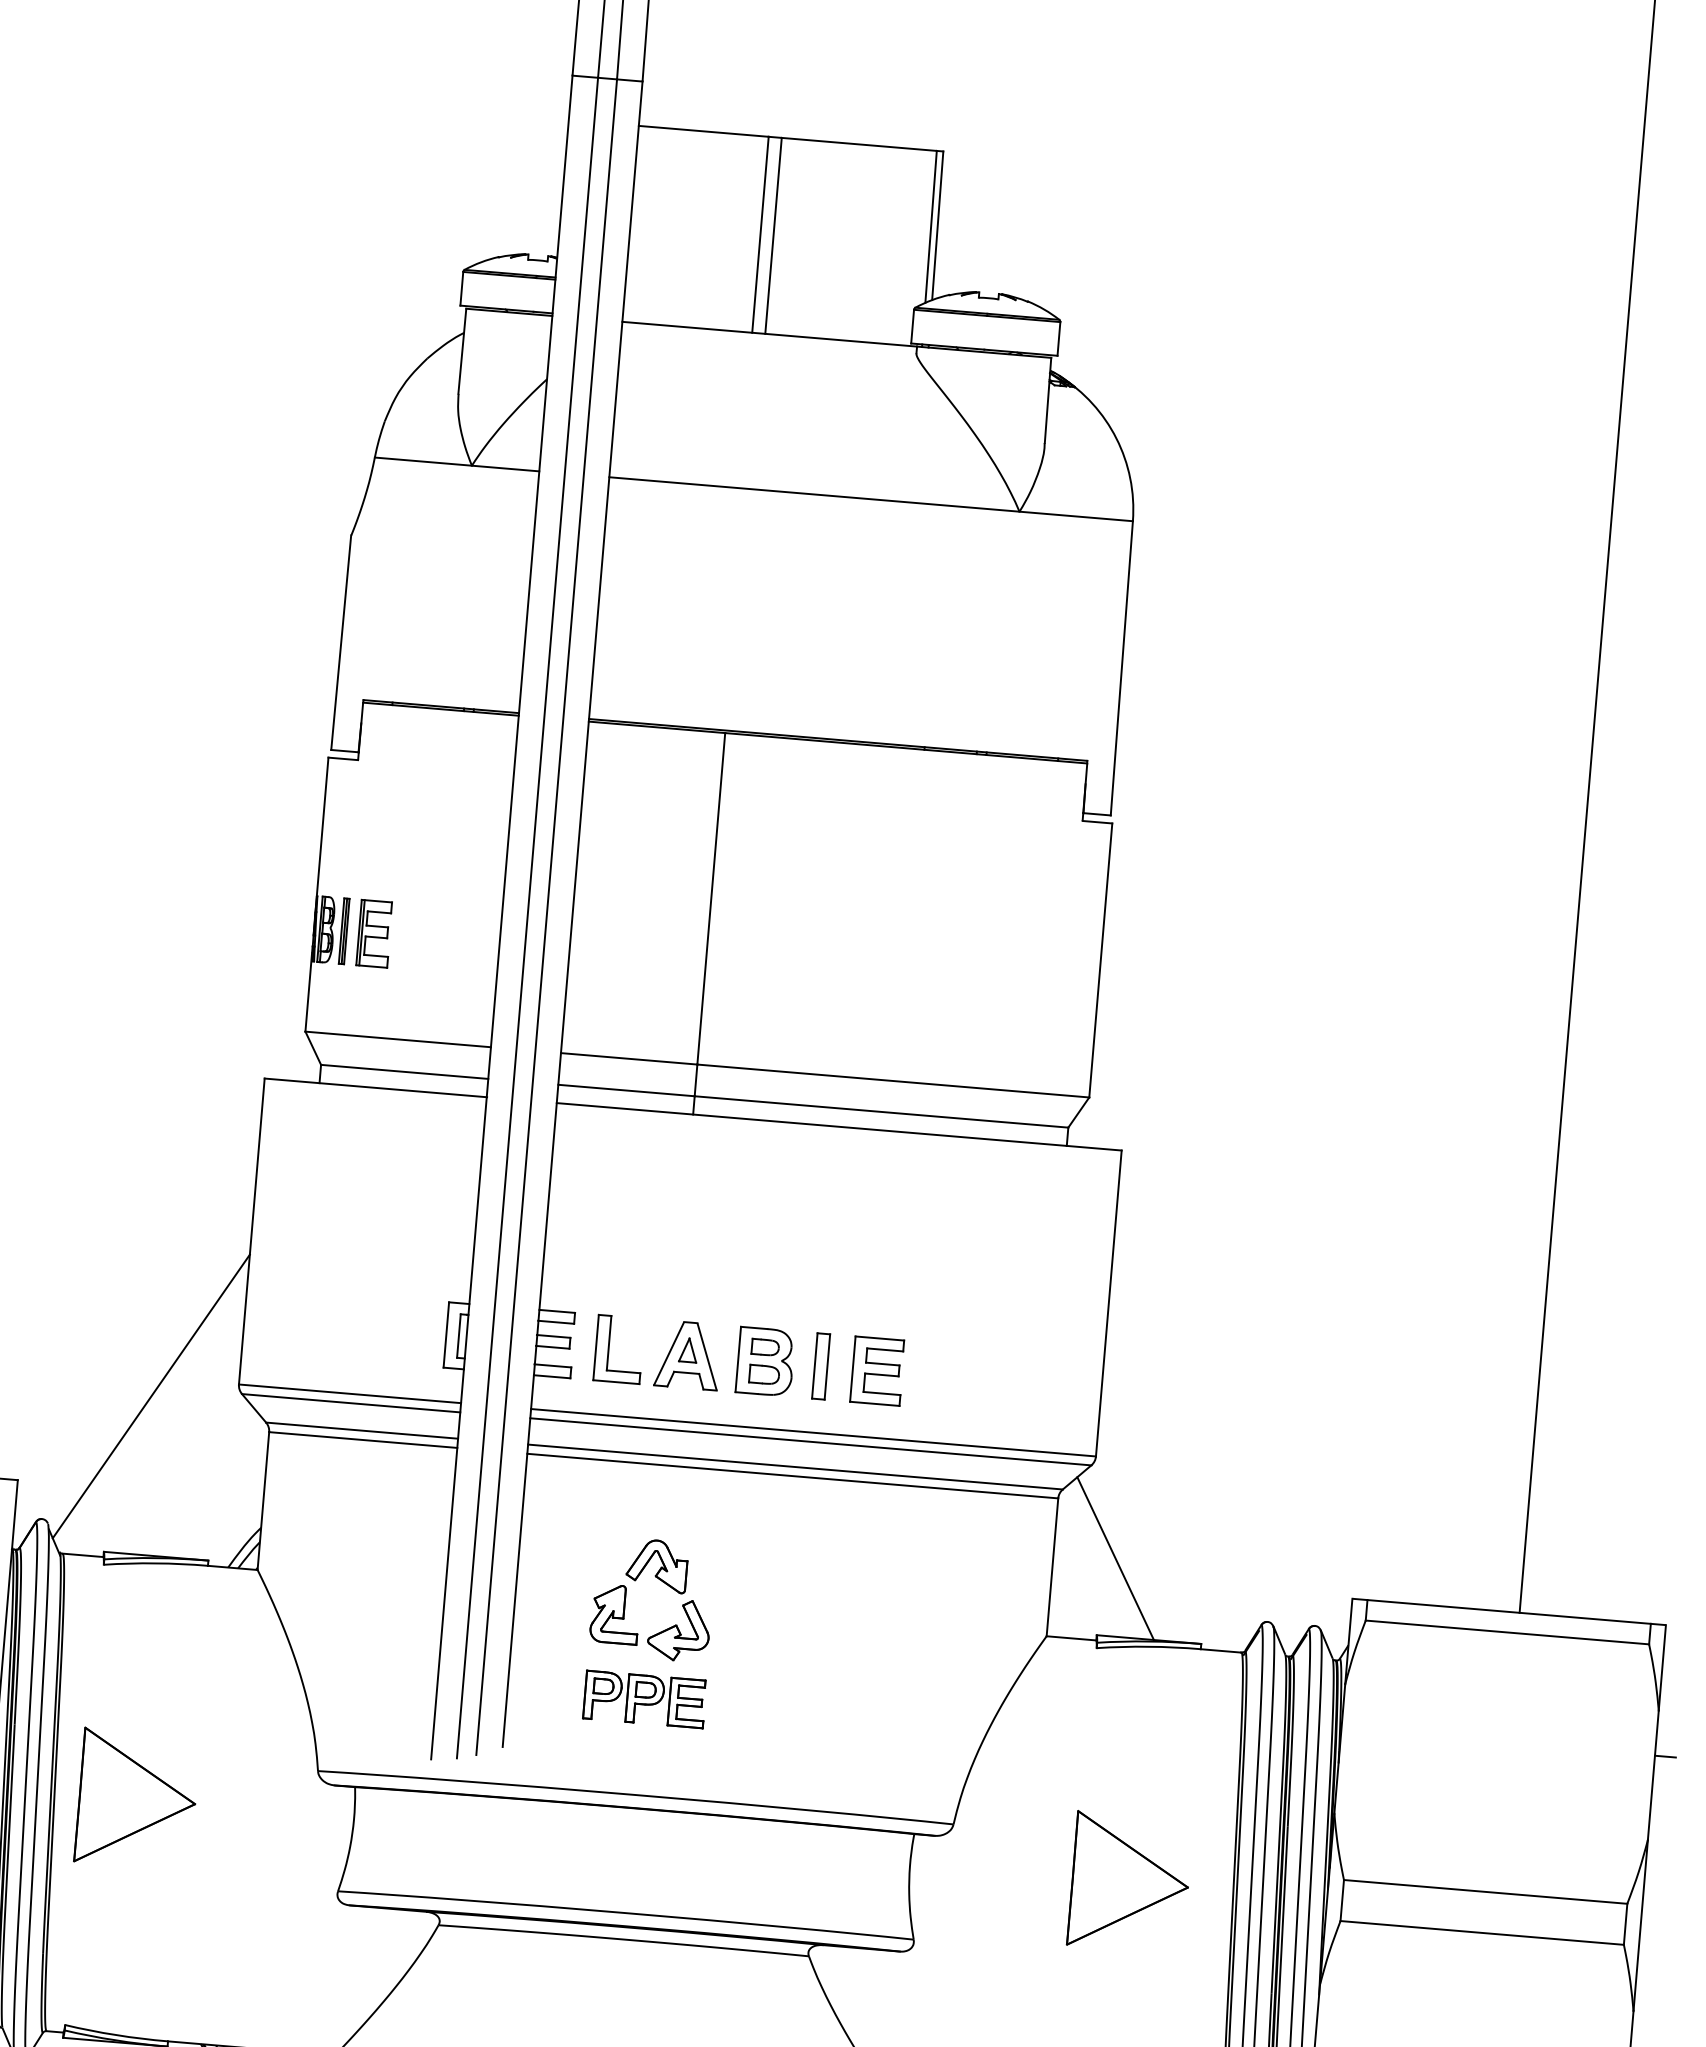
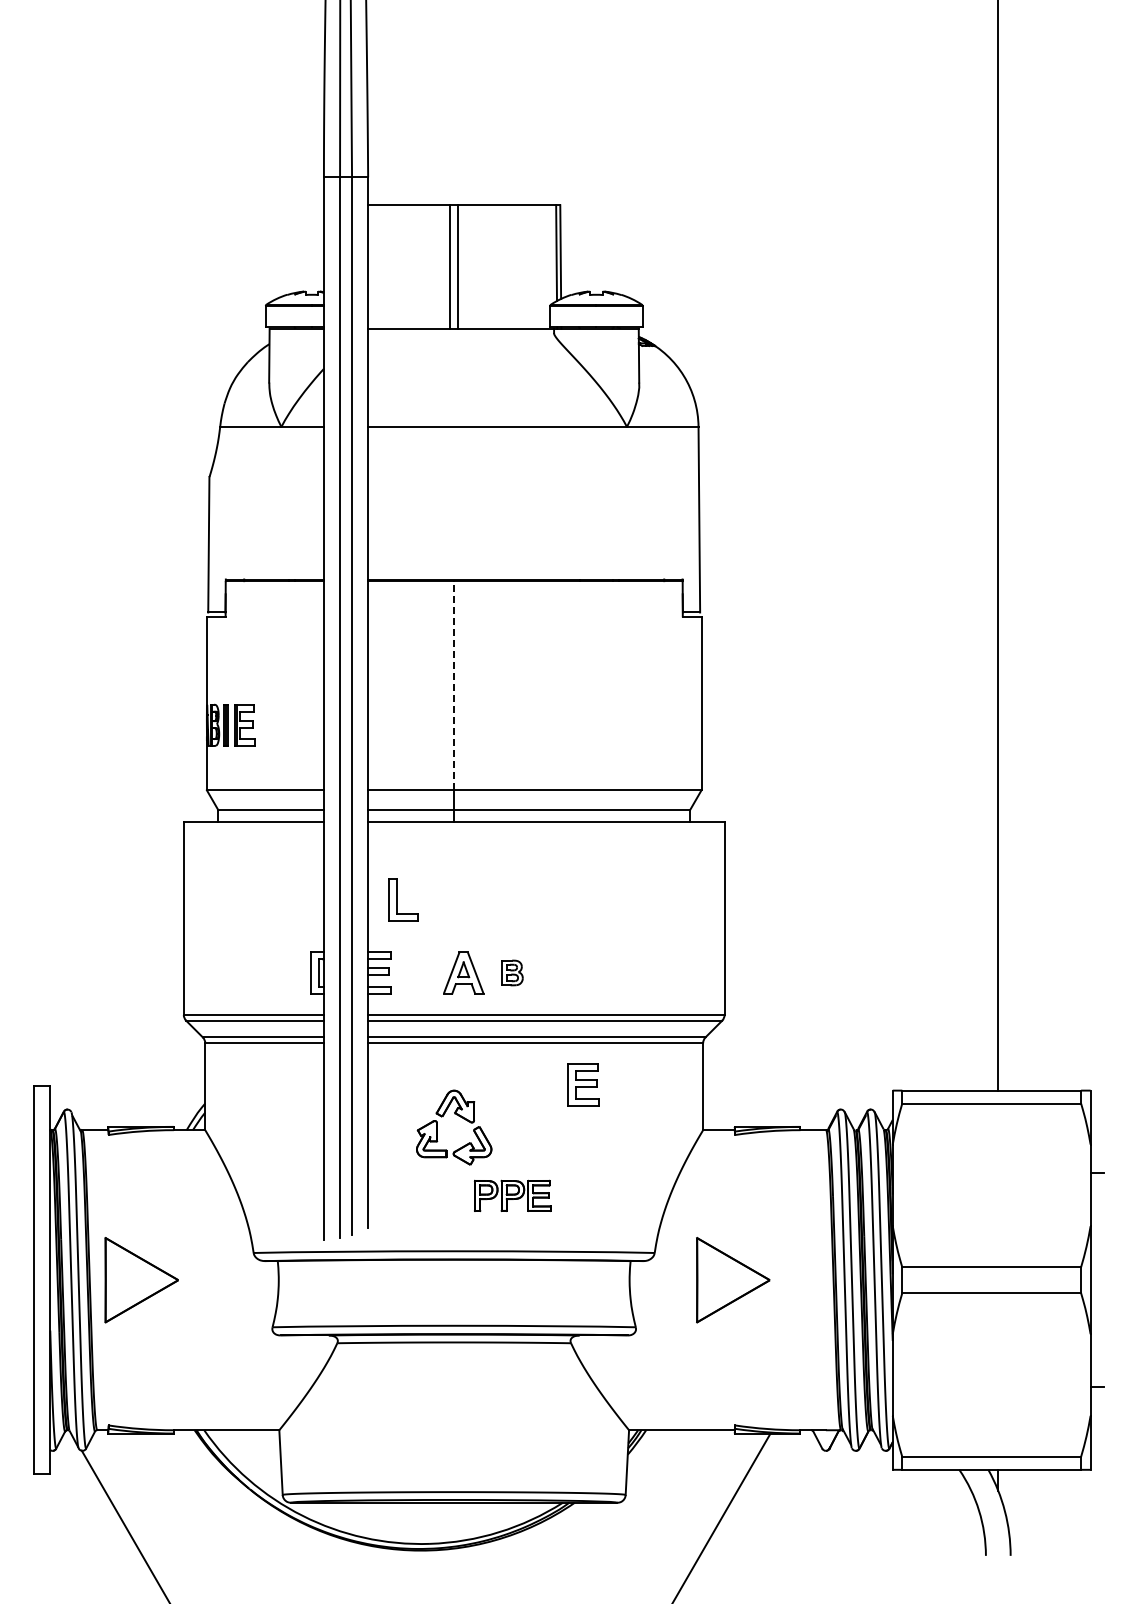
line: (711, 898) -> (454, 685), solid -> dashed
part: (619, 1348) -> (403, 899), moved
part: (765, 1361) -> (512, 972), size x0.6
part: (820, 1365) -> (547, 972), removed
part: (878, 1370) -> (583, 1084), moved
line: (151, 1397) -> (129, 1027), removed
line: (1116, 1558) -> (742, 1077), removed
part: (644, 1698) -> (512, 1195), moved
part: (1130, 1883) -> (733, 1280), moved

